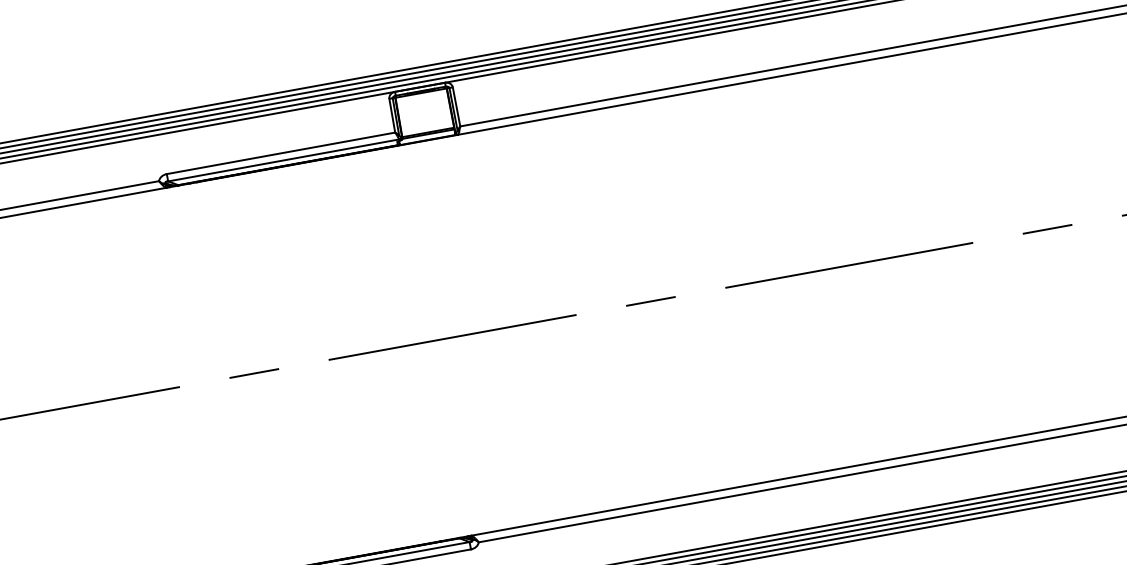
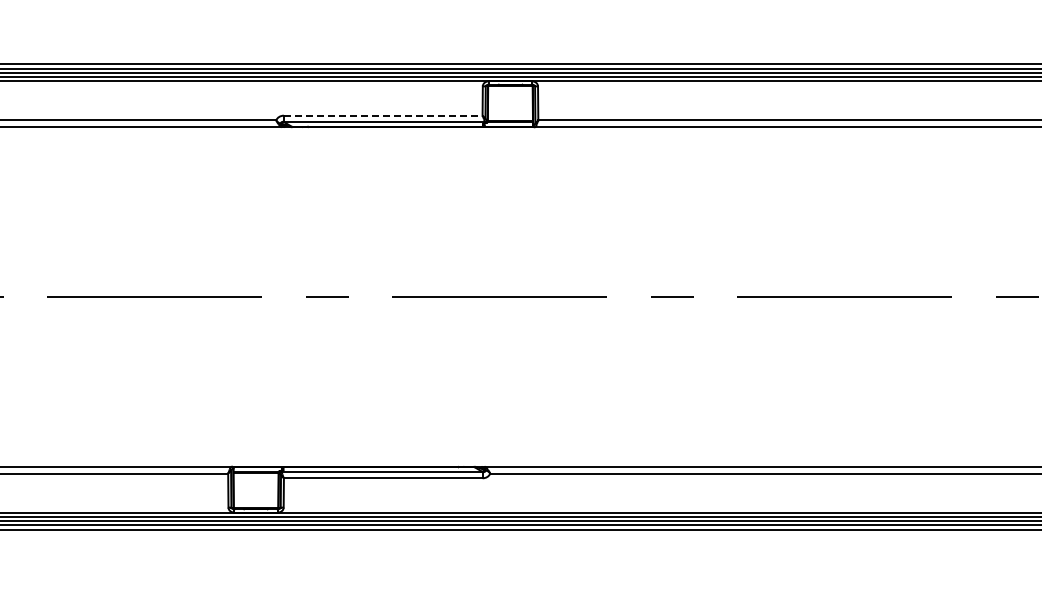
line: (281, 153) -> (383, 115), solid -> dashed

